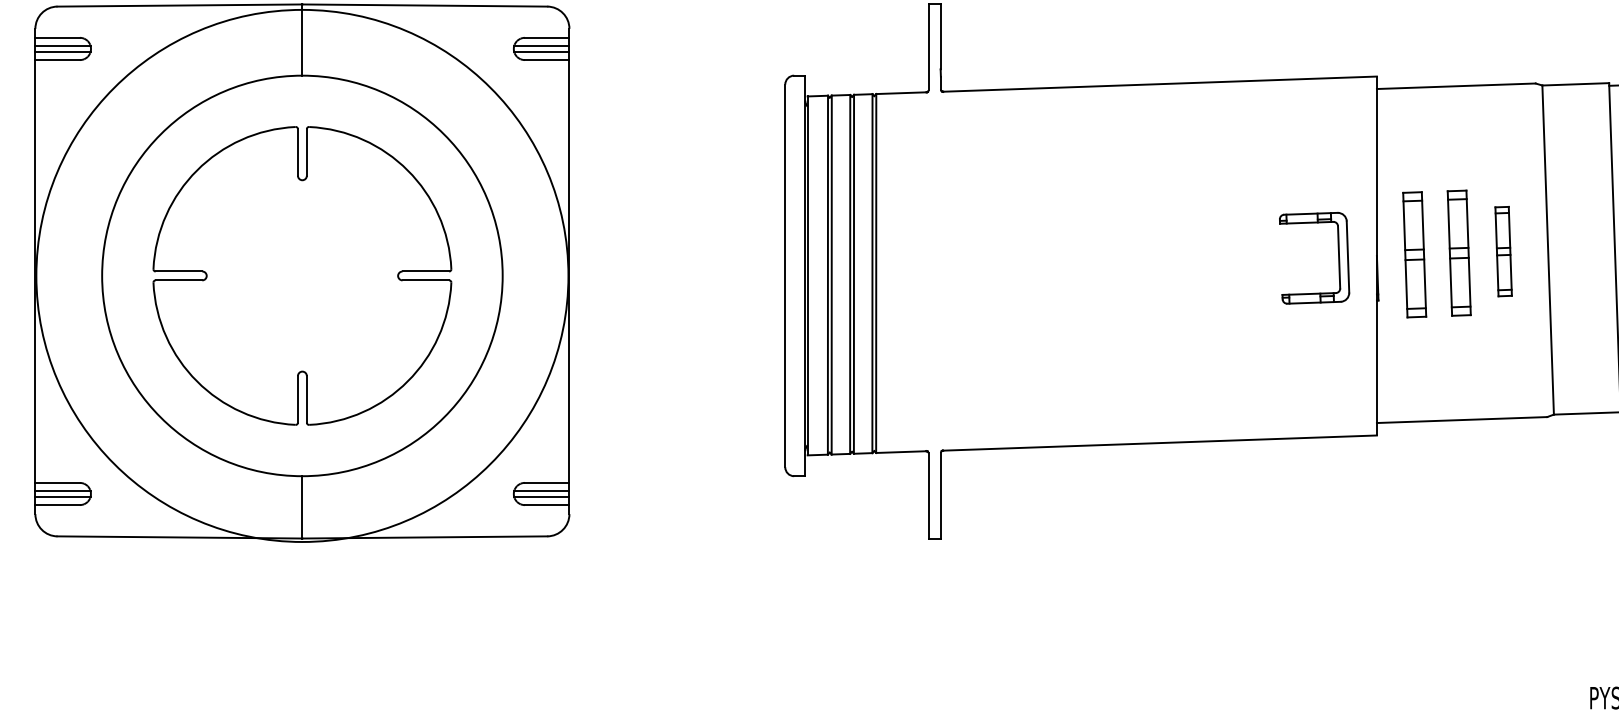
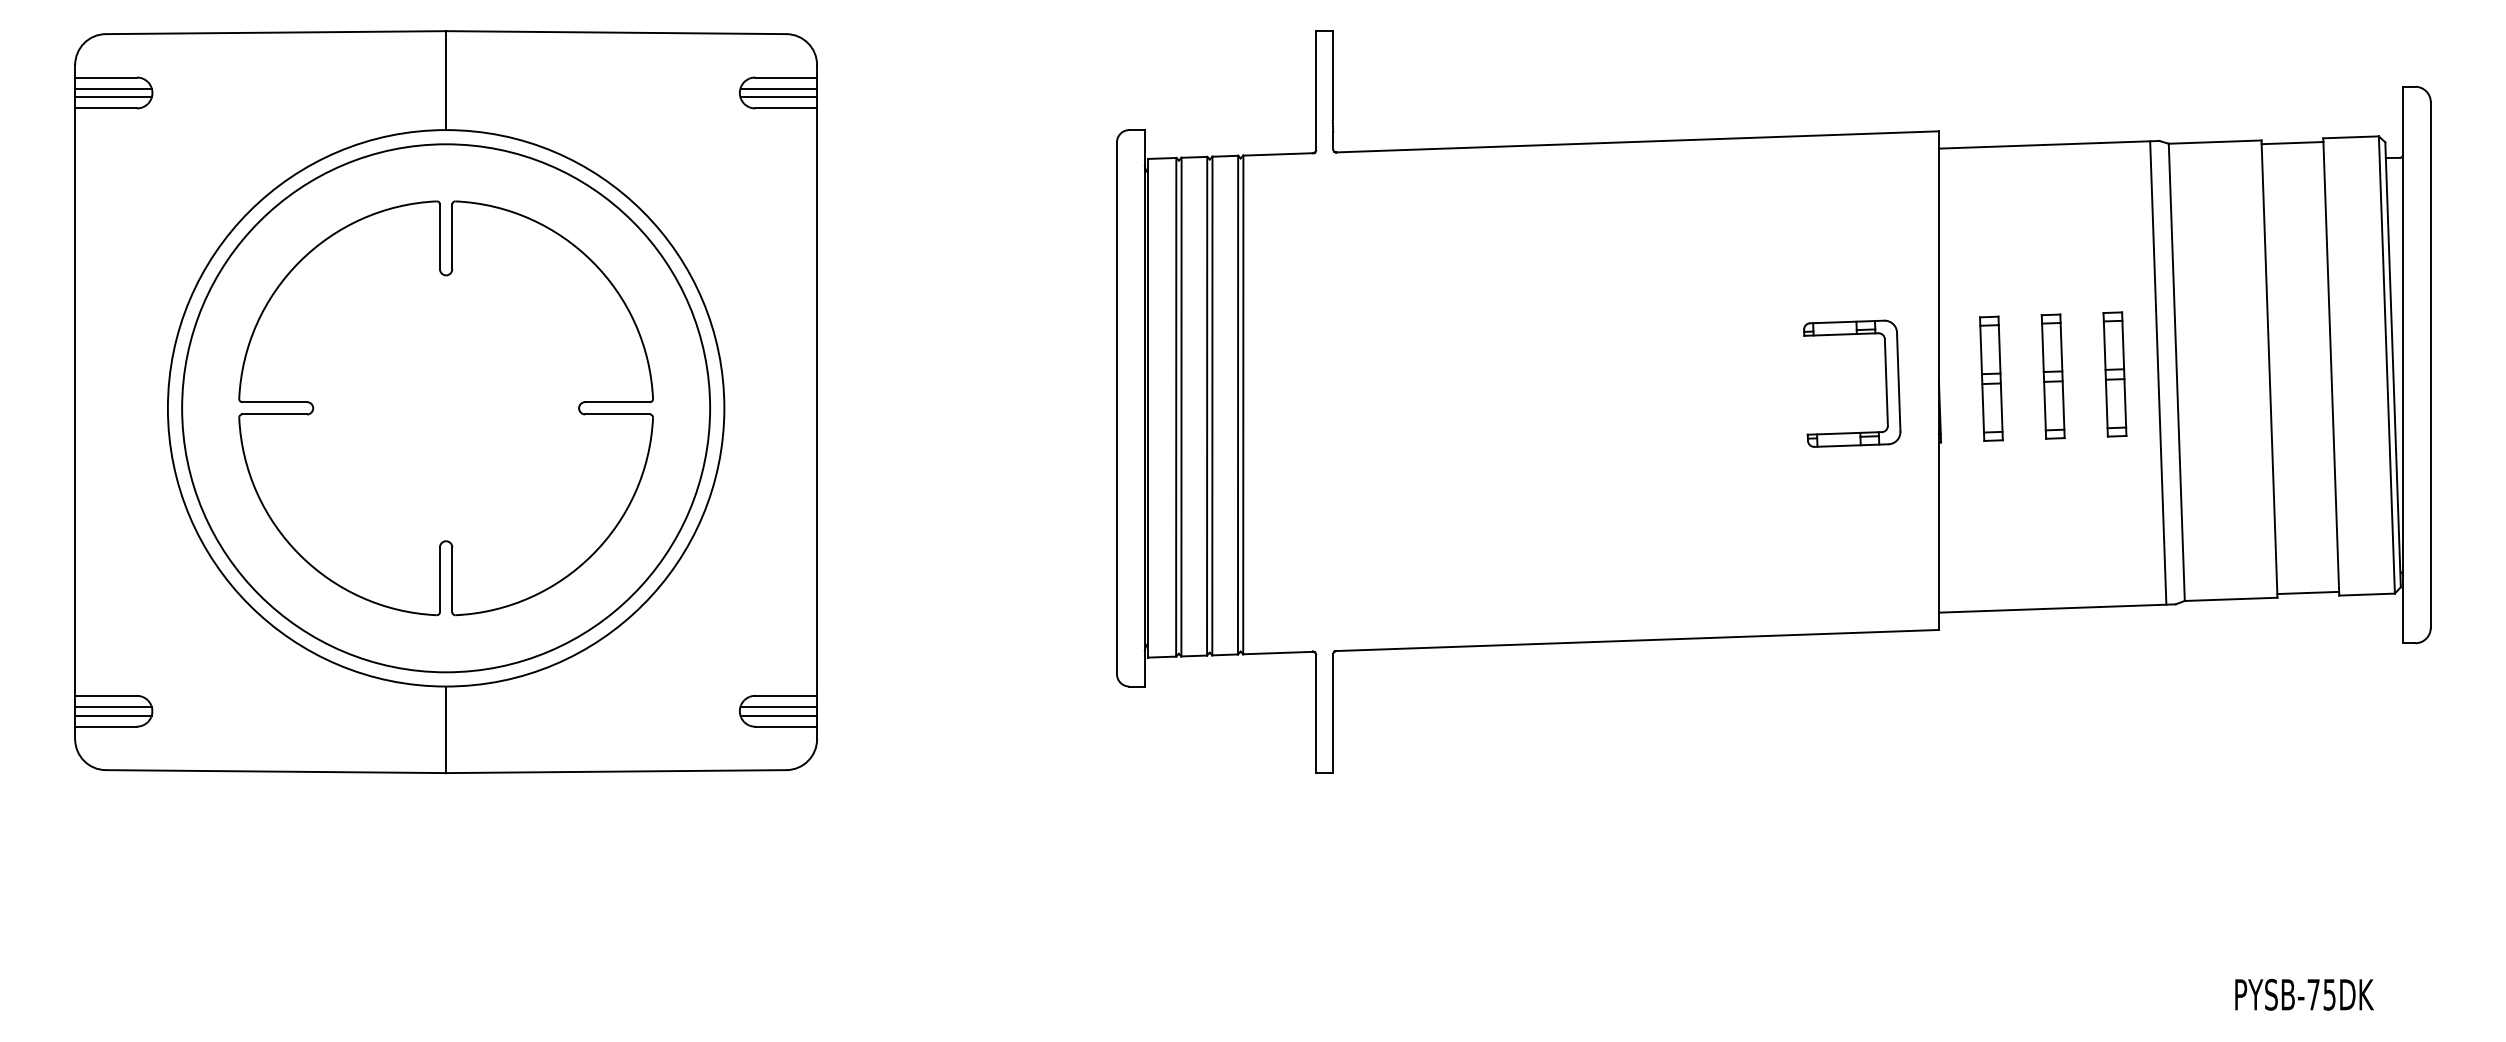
line: (1534, 250) -> (2158, 372), added
part: (1458, 253) -> (2052, 376), size x0.71
part: (1414, 254) -> (1991, 378), size x0.71
circle: (302, 276) -> (446, 408), size x0.71

